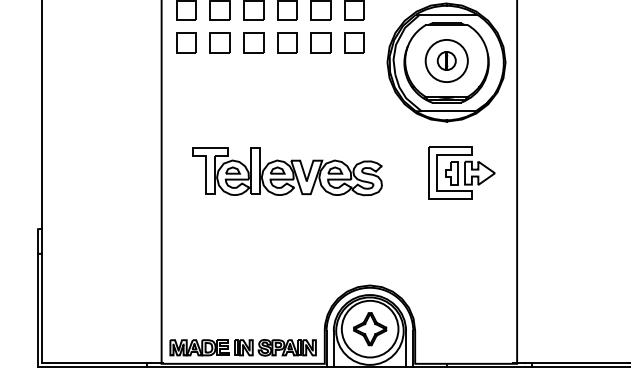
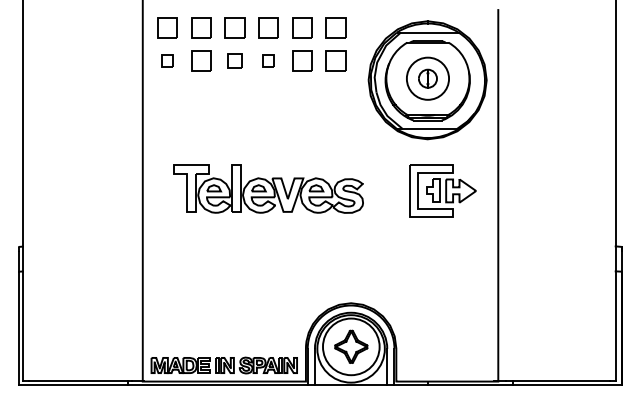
part: (186, 42) -> (167, 60), size x0.6
part: (253, 42) -> (234, 60), size x0.7
part: (287, 42) -> (268, 60), size x0.6

